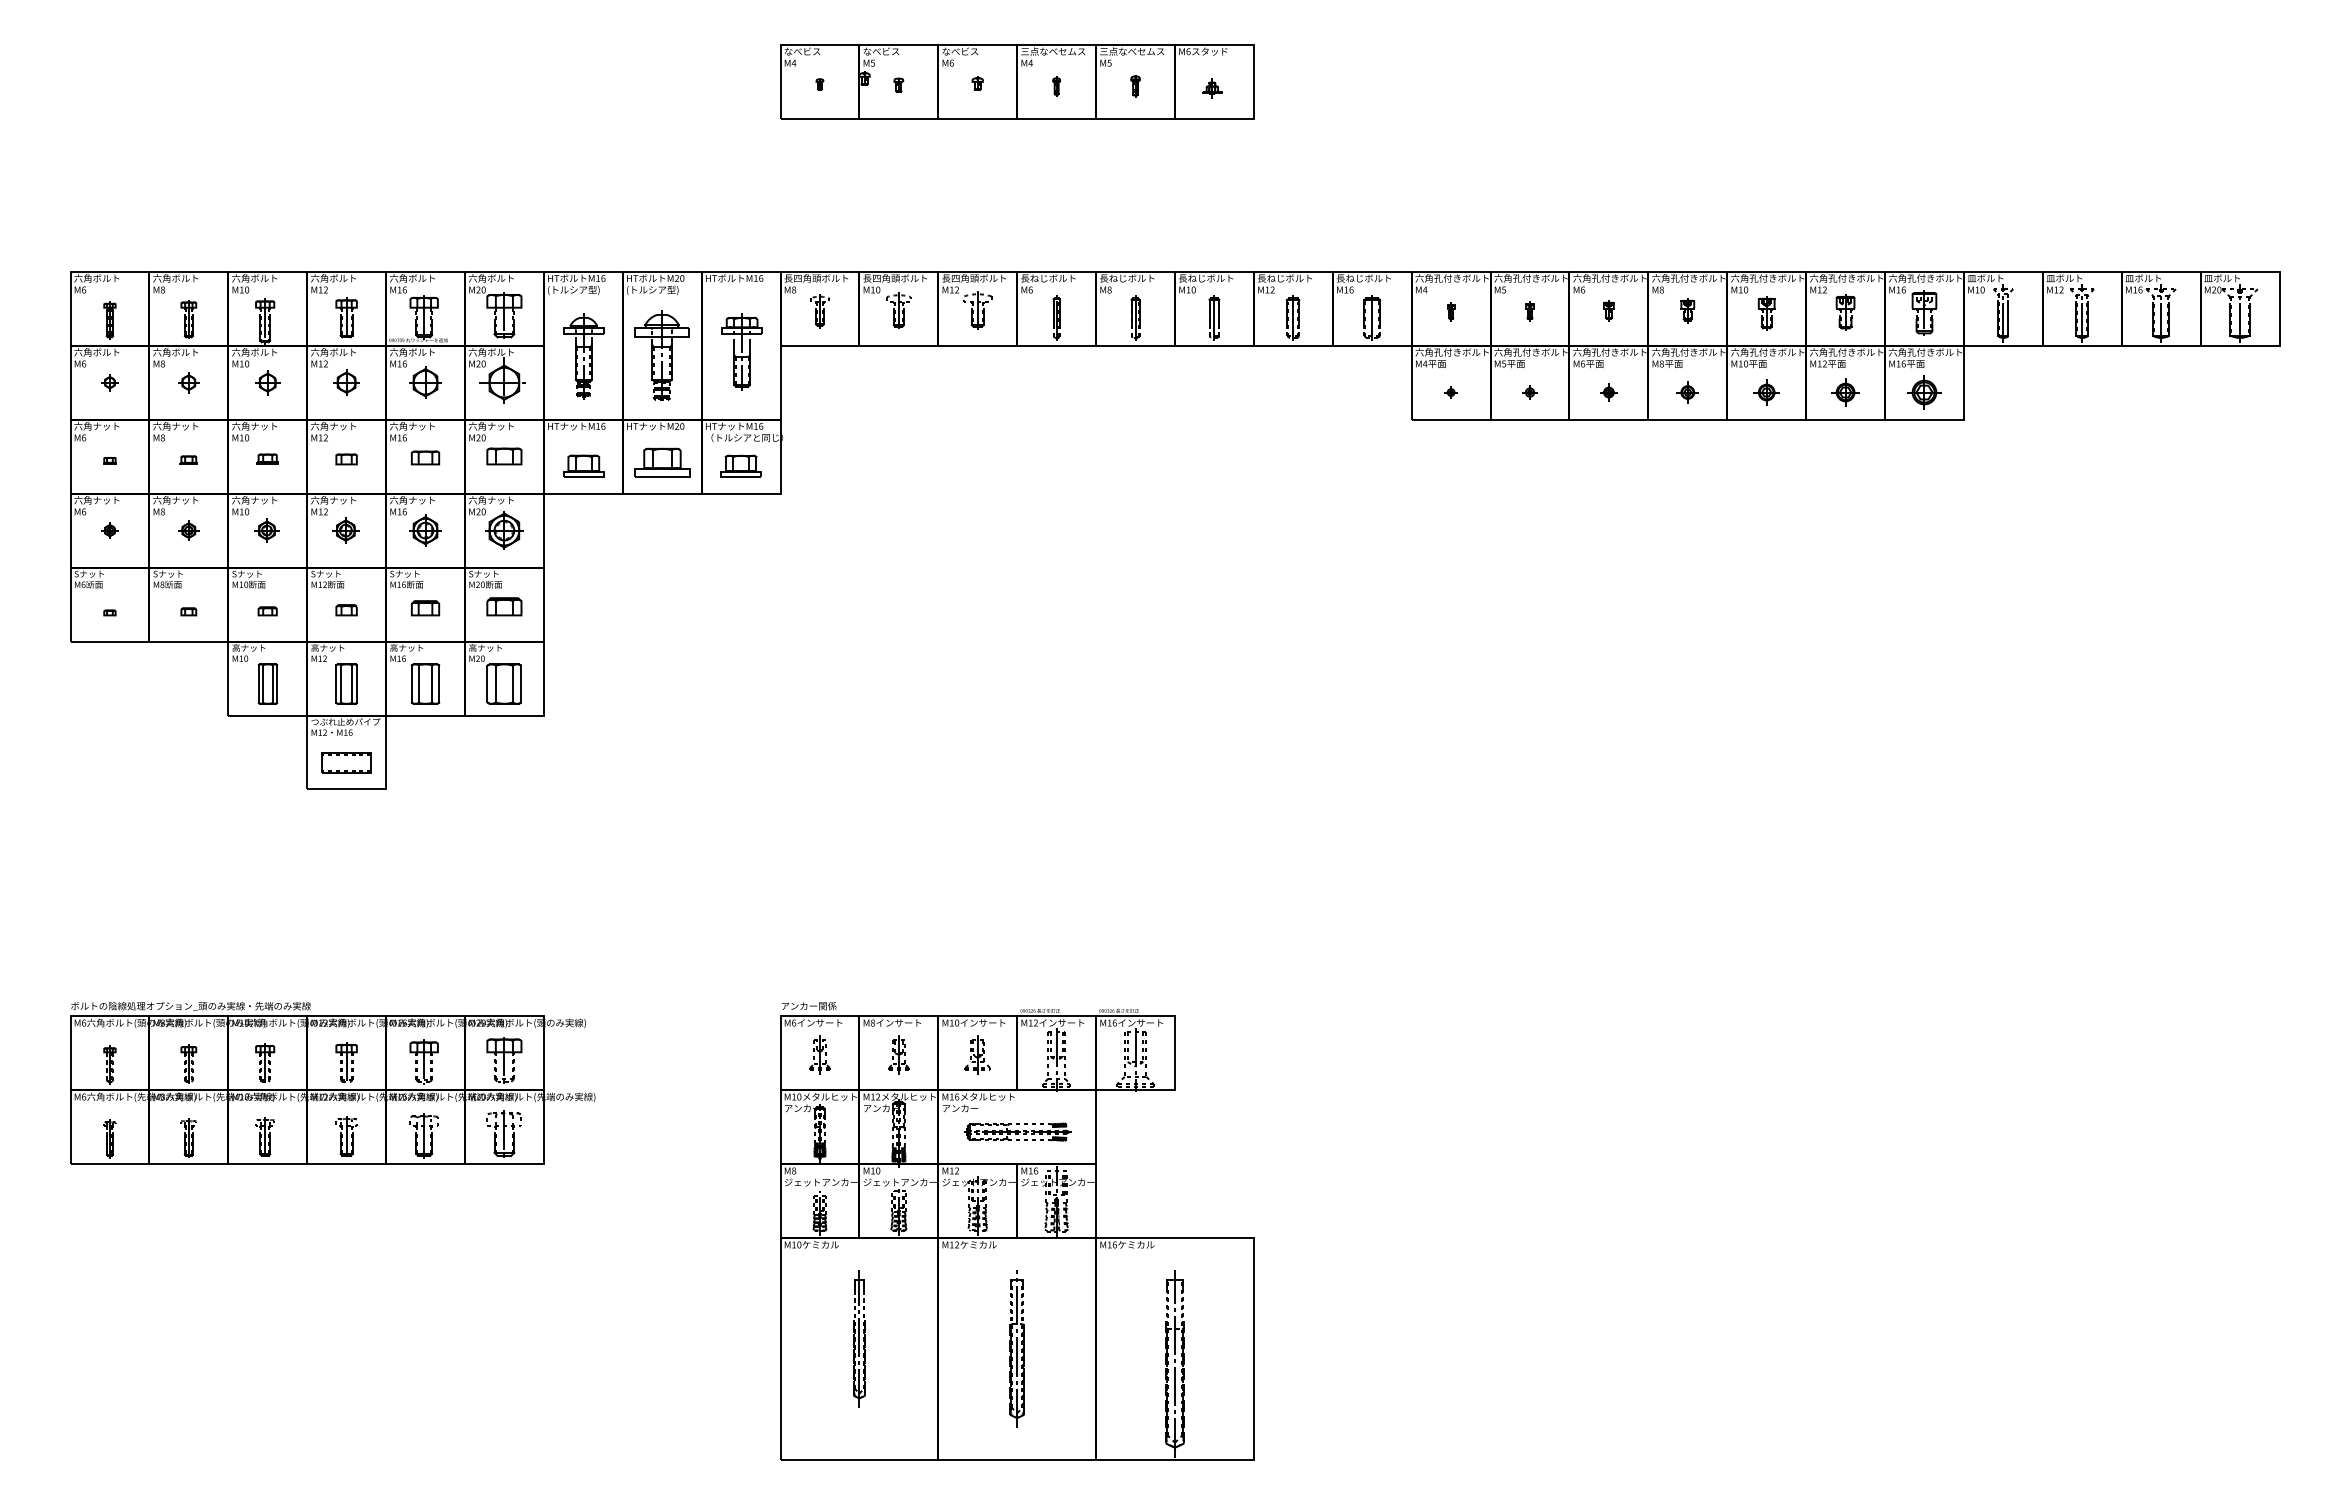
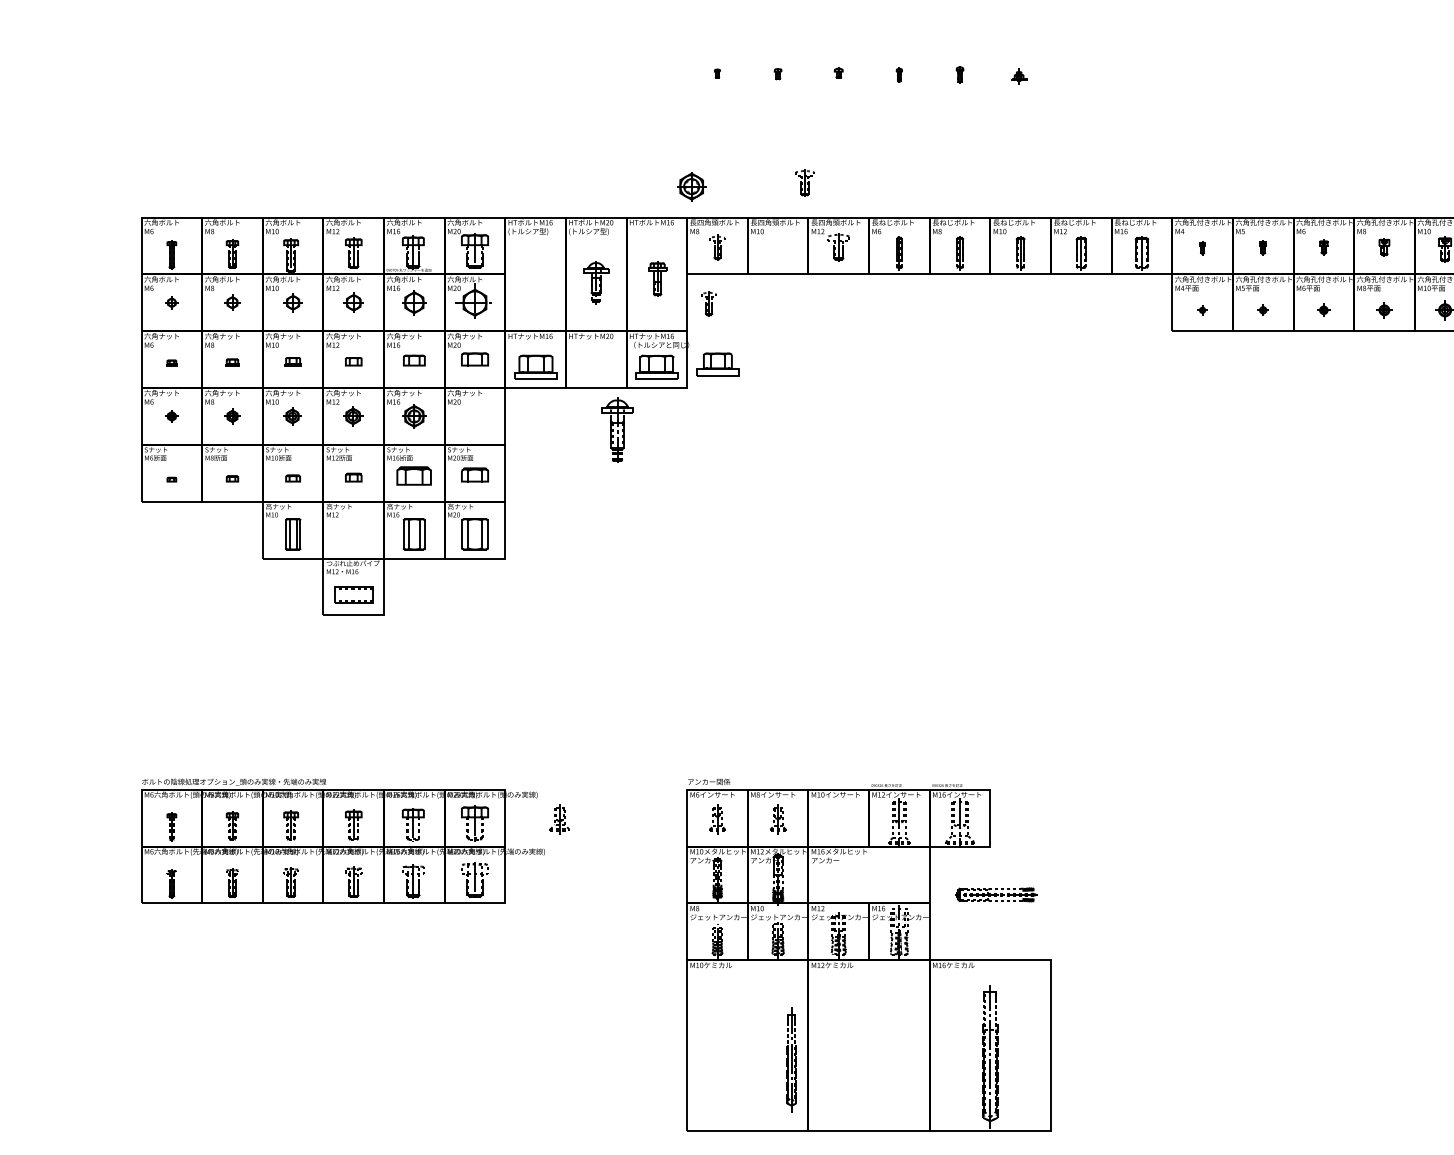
part: (1017, 81) -> (869, 71), removed
part: (898, 310) -> (804, 182), moved
part: (741, 351) -> (657, 278), size x0.6
part: (661, 355) -> (595, 281), size x0.6
part: (583, 356) -> (617, 430), moved
part: (808, 384) -> (708, 304), added
part: (662, 462) -> (717, 364), moved
part: (583, 465) -> (535, 366), size x1.4
part: (740, 465) -> (656, 366), size x1.4
part: (504, 530) -> (691, 186), moved
part: (425, 608) -> (414, 476), size x1.6
part: (346, 683) -> (353, 533), removed
part: (977, 1054) -> (559, 819), moved
part: (1017, 1131) -> (996, 894), moved
part: (859, 1338) -> (791, 1059), moved
part: (1016, 1348) -> (868, 1044), removed

